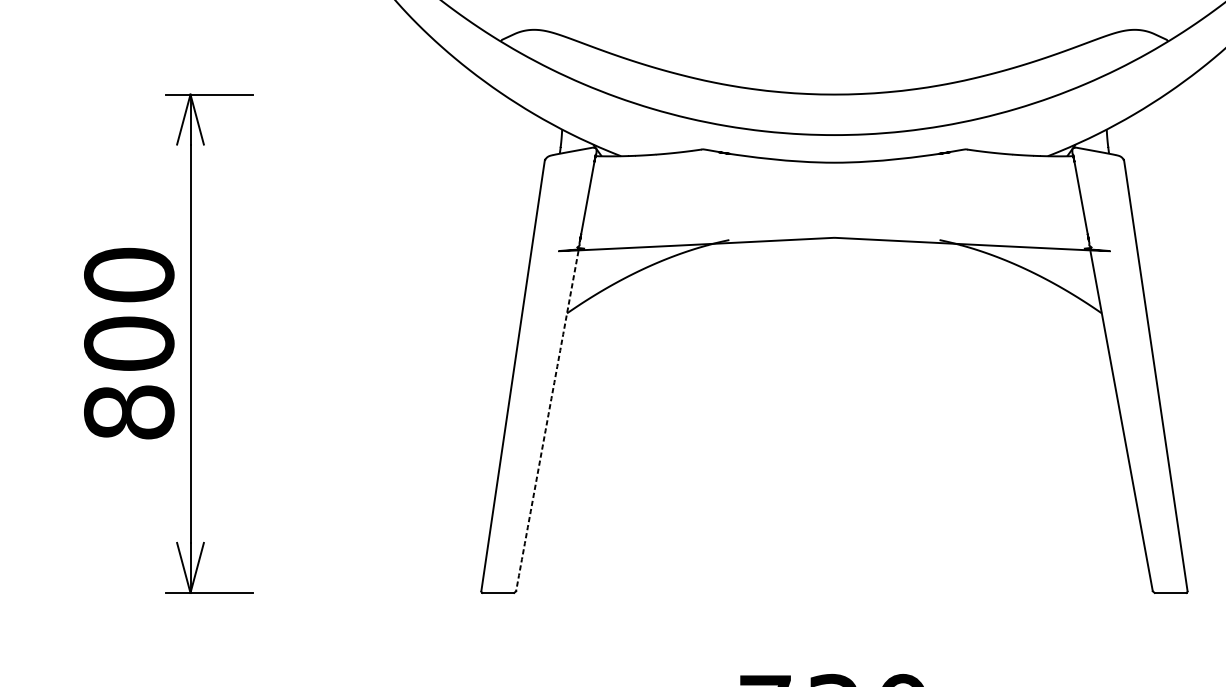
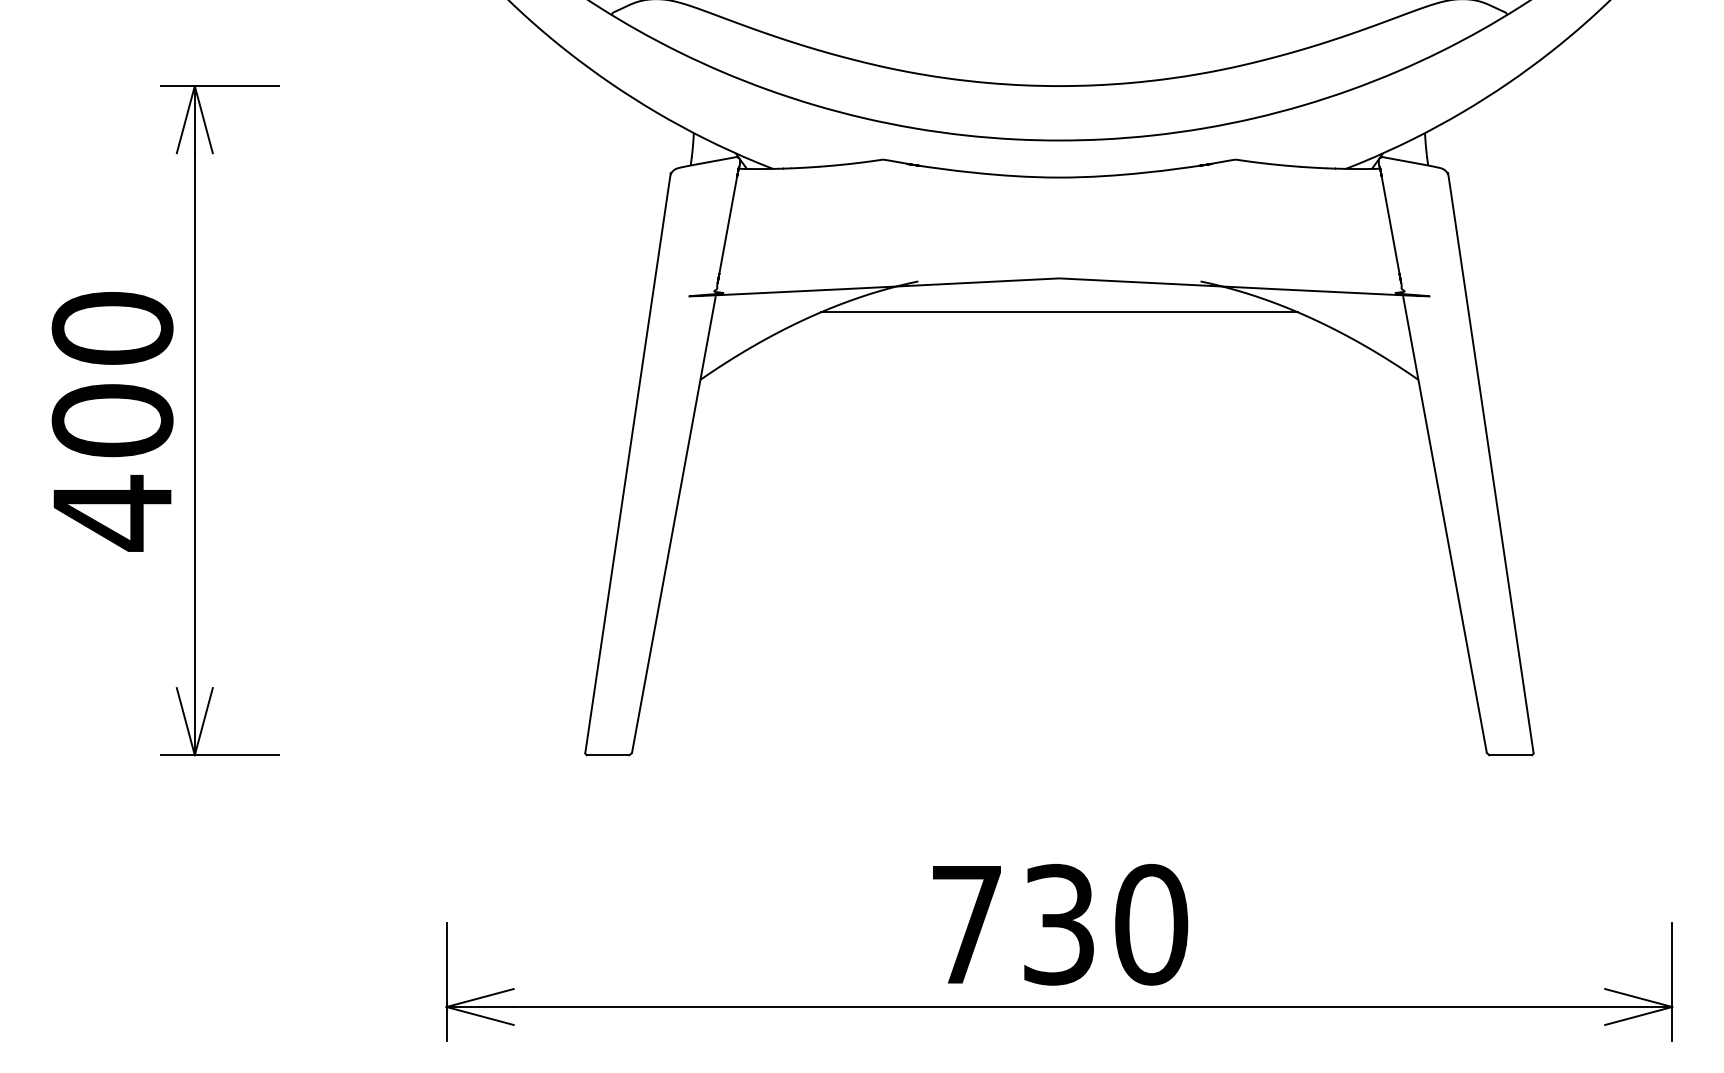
line: (833, 263) -> (1058, 312), added
text: (129, 412) -> (112, 512), 800 -> 400
line: (547, 421) -> (673, 524), dashed -> solid

